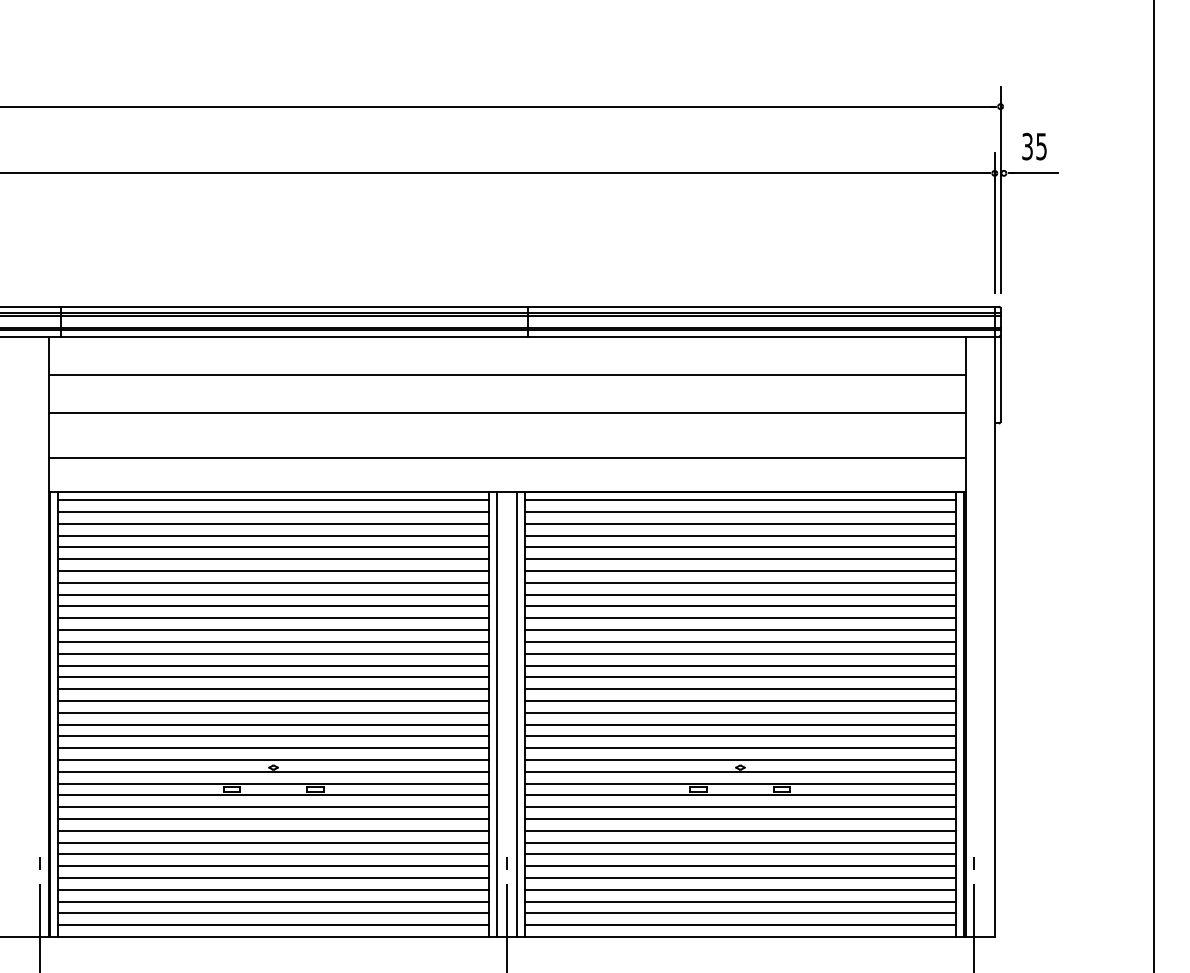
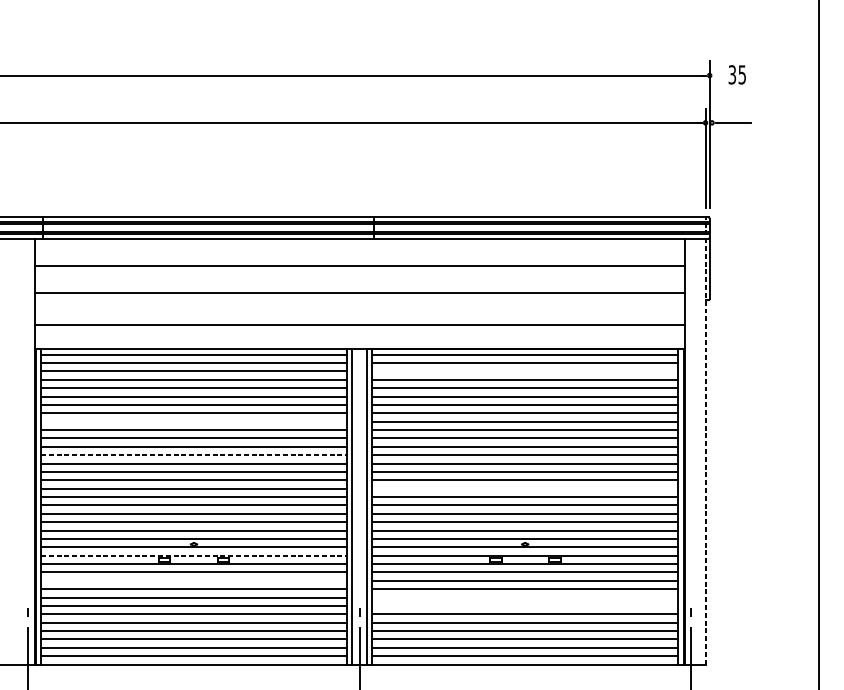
text: (1034, 146) -> (737, 74), moved
line: (740, 523) -> (525, 371), removed
line: (273, 594) -> (193, 421), removed
line: (994, 621) -> (705, 440), solid -> dashed
line: (273, 641) -> (193, 454), solid -> dashed
line: (740, 689) -> (525, 488), removed
line: (273, 783) -> (193, 555), solid -> dashed
line: (273, 818) -> (193, 580), removed
line: (740, 842) -> (525, 597), removed
line: (740, 854) -> (525, 606), removed

